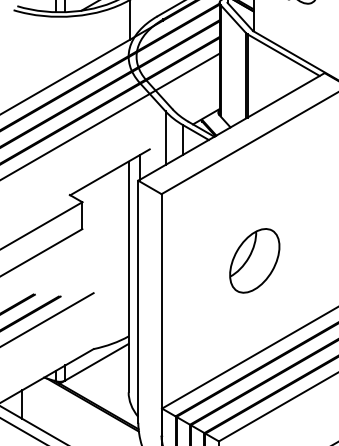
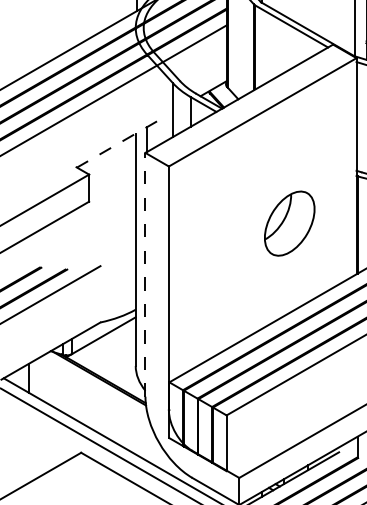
line: (109, 172) -> (116, 144), solid -> dashed
part: (254, 260) -> (289, 223), moved
line: (138, 301) -> (145, 274), solid -> dashed

